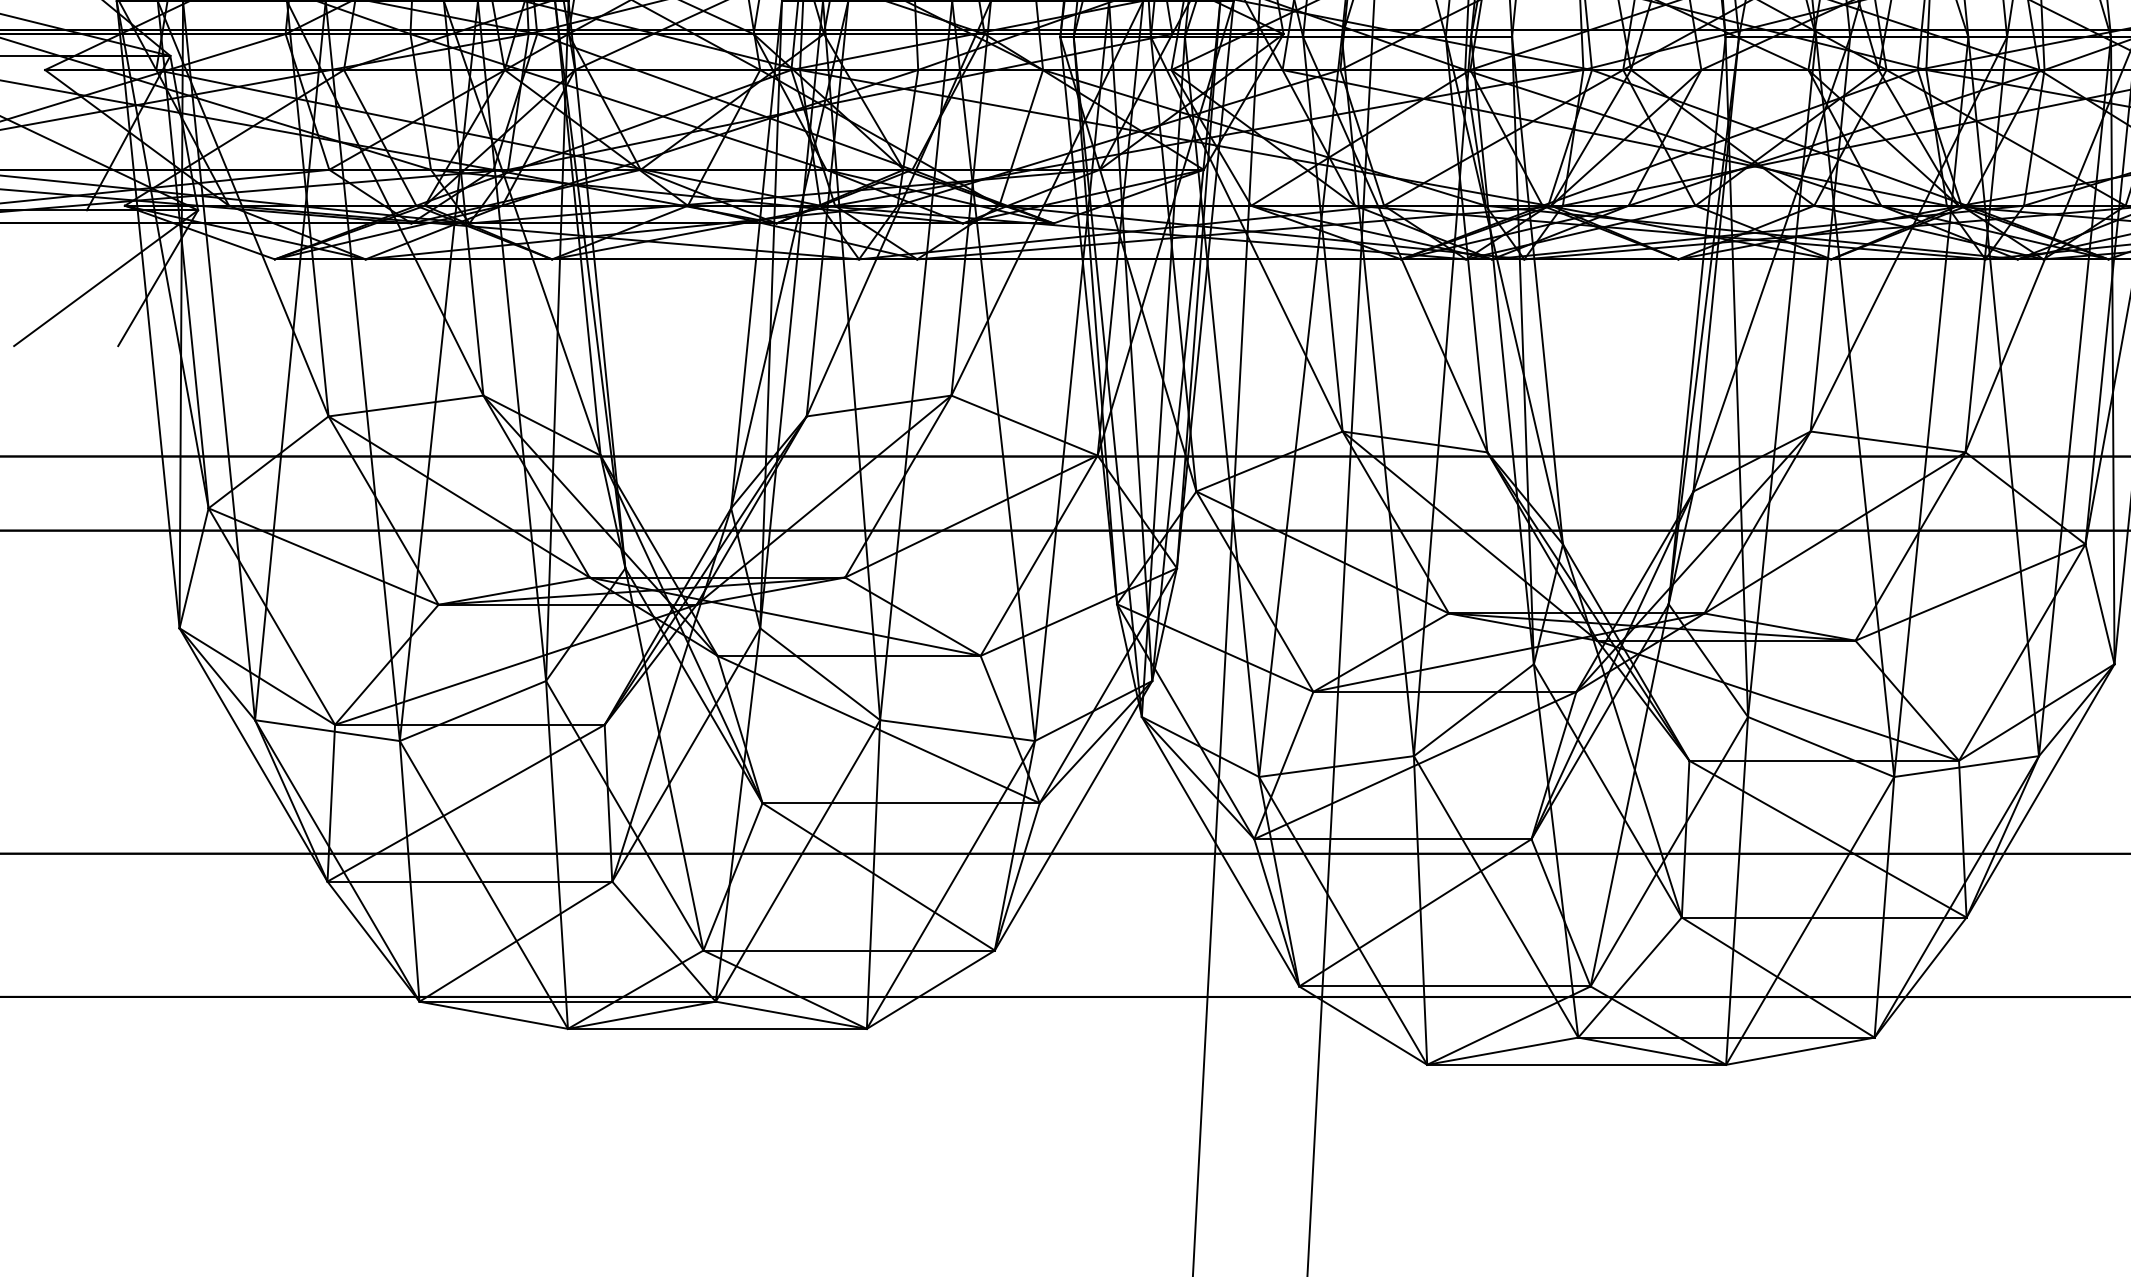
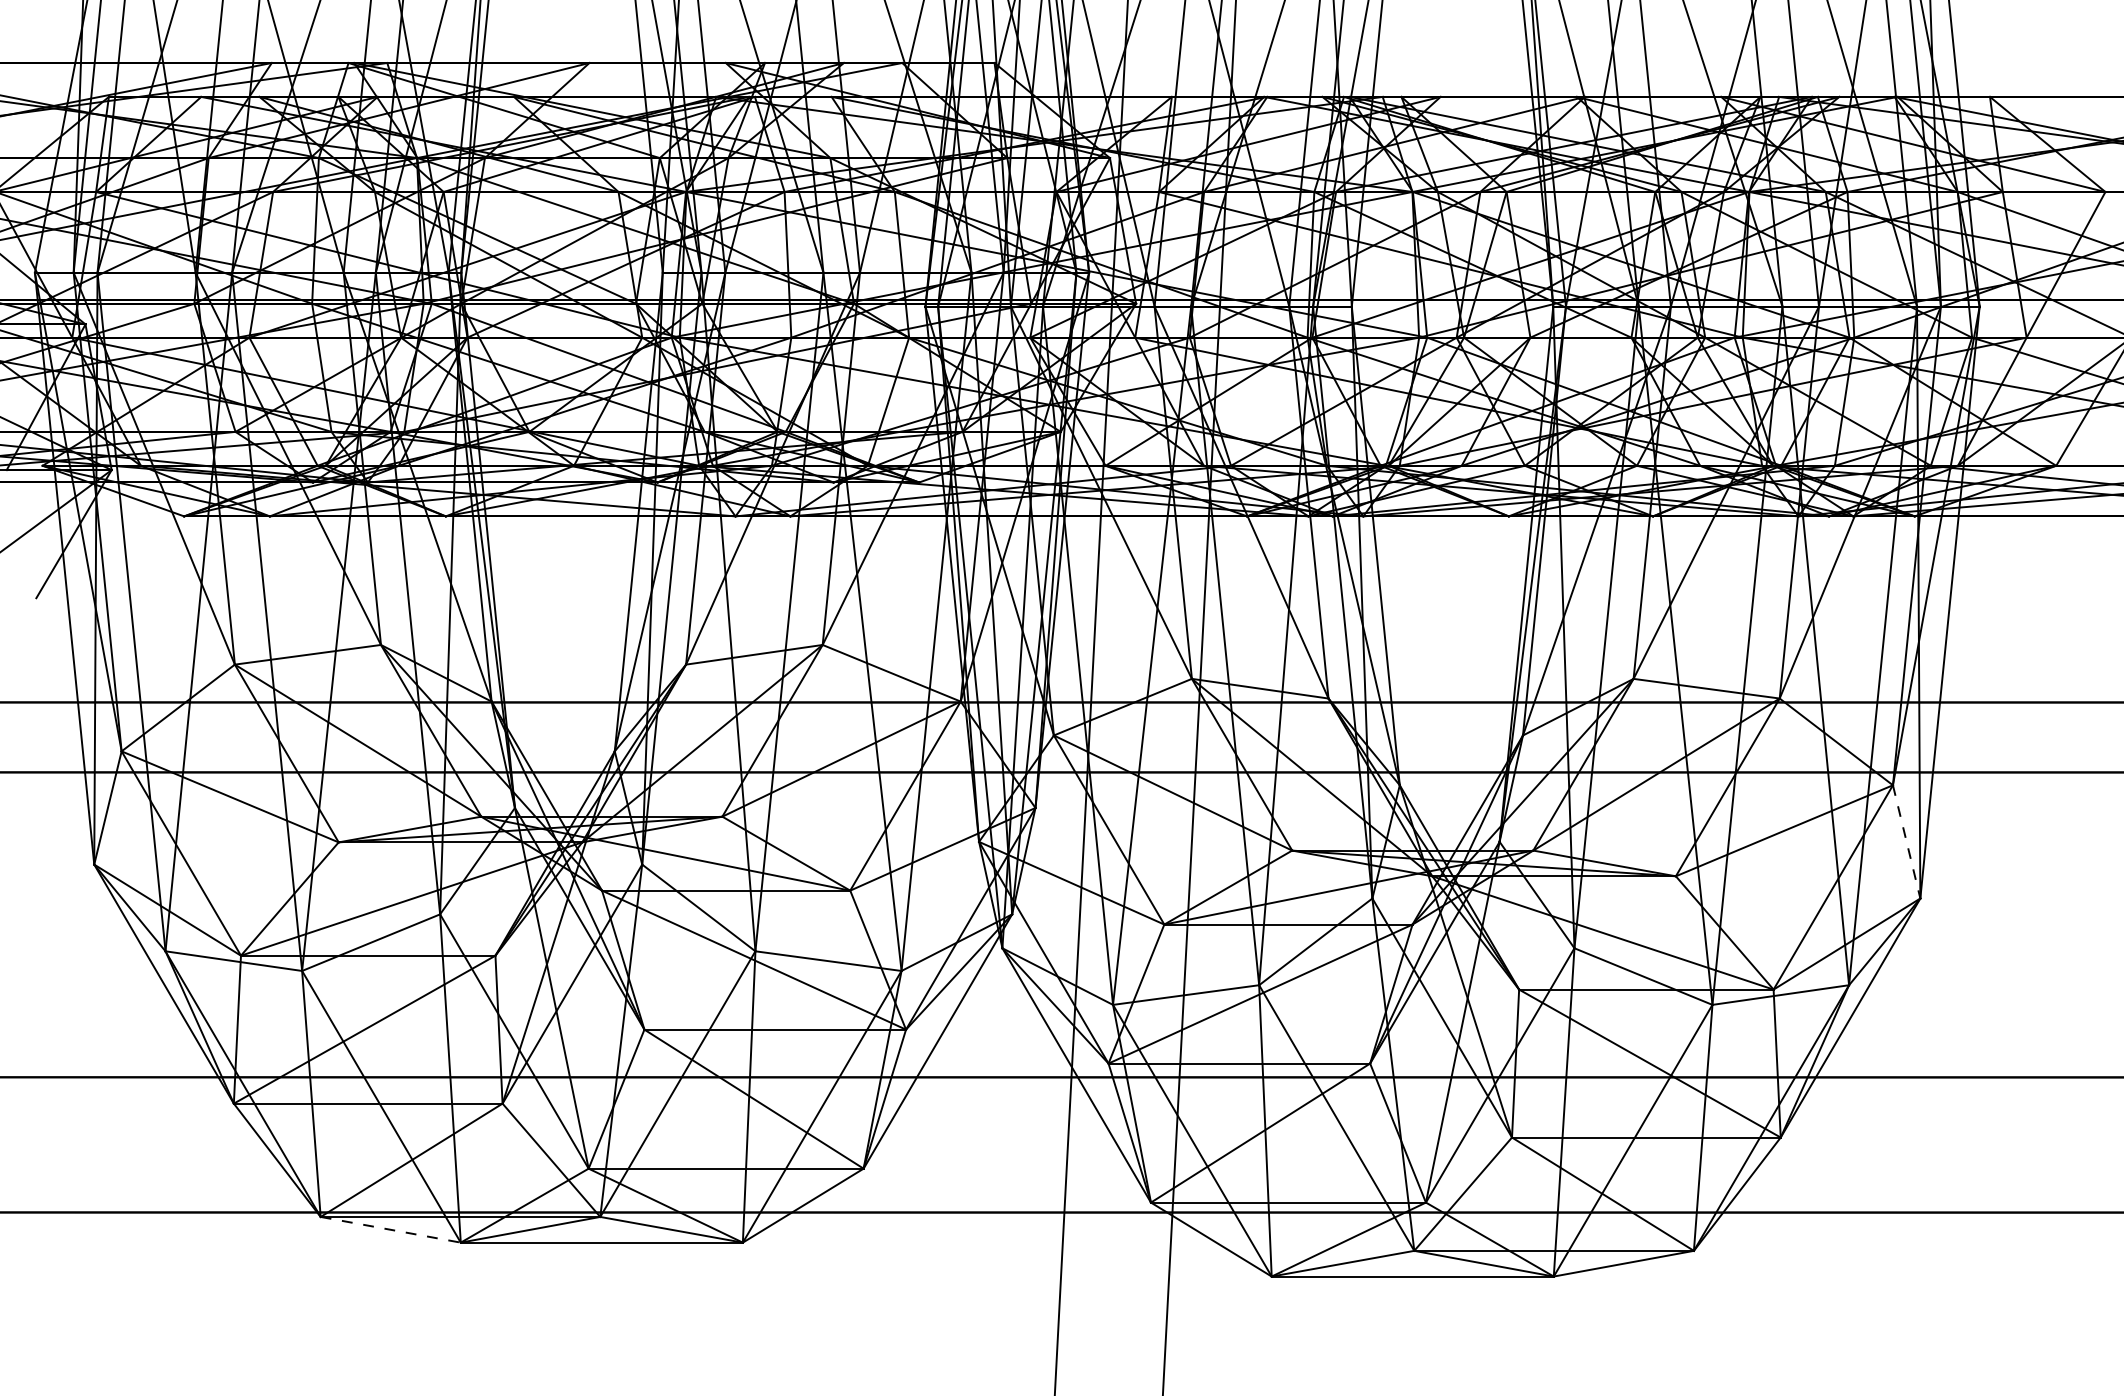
line: (2099, 604) -> (1906, 842), solid -> dashed
line: (494, 1014) -> (391, 1229), solid -> dashed

